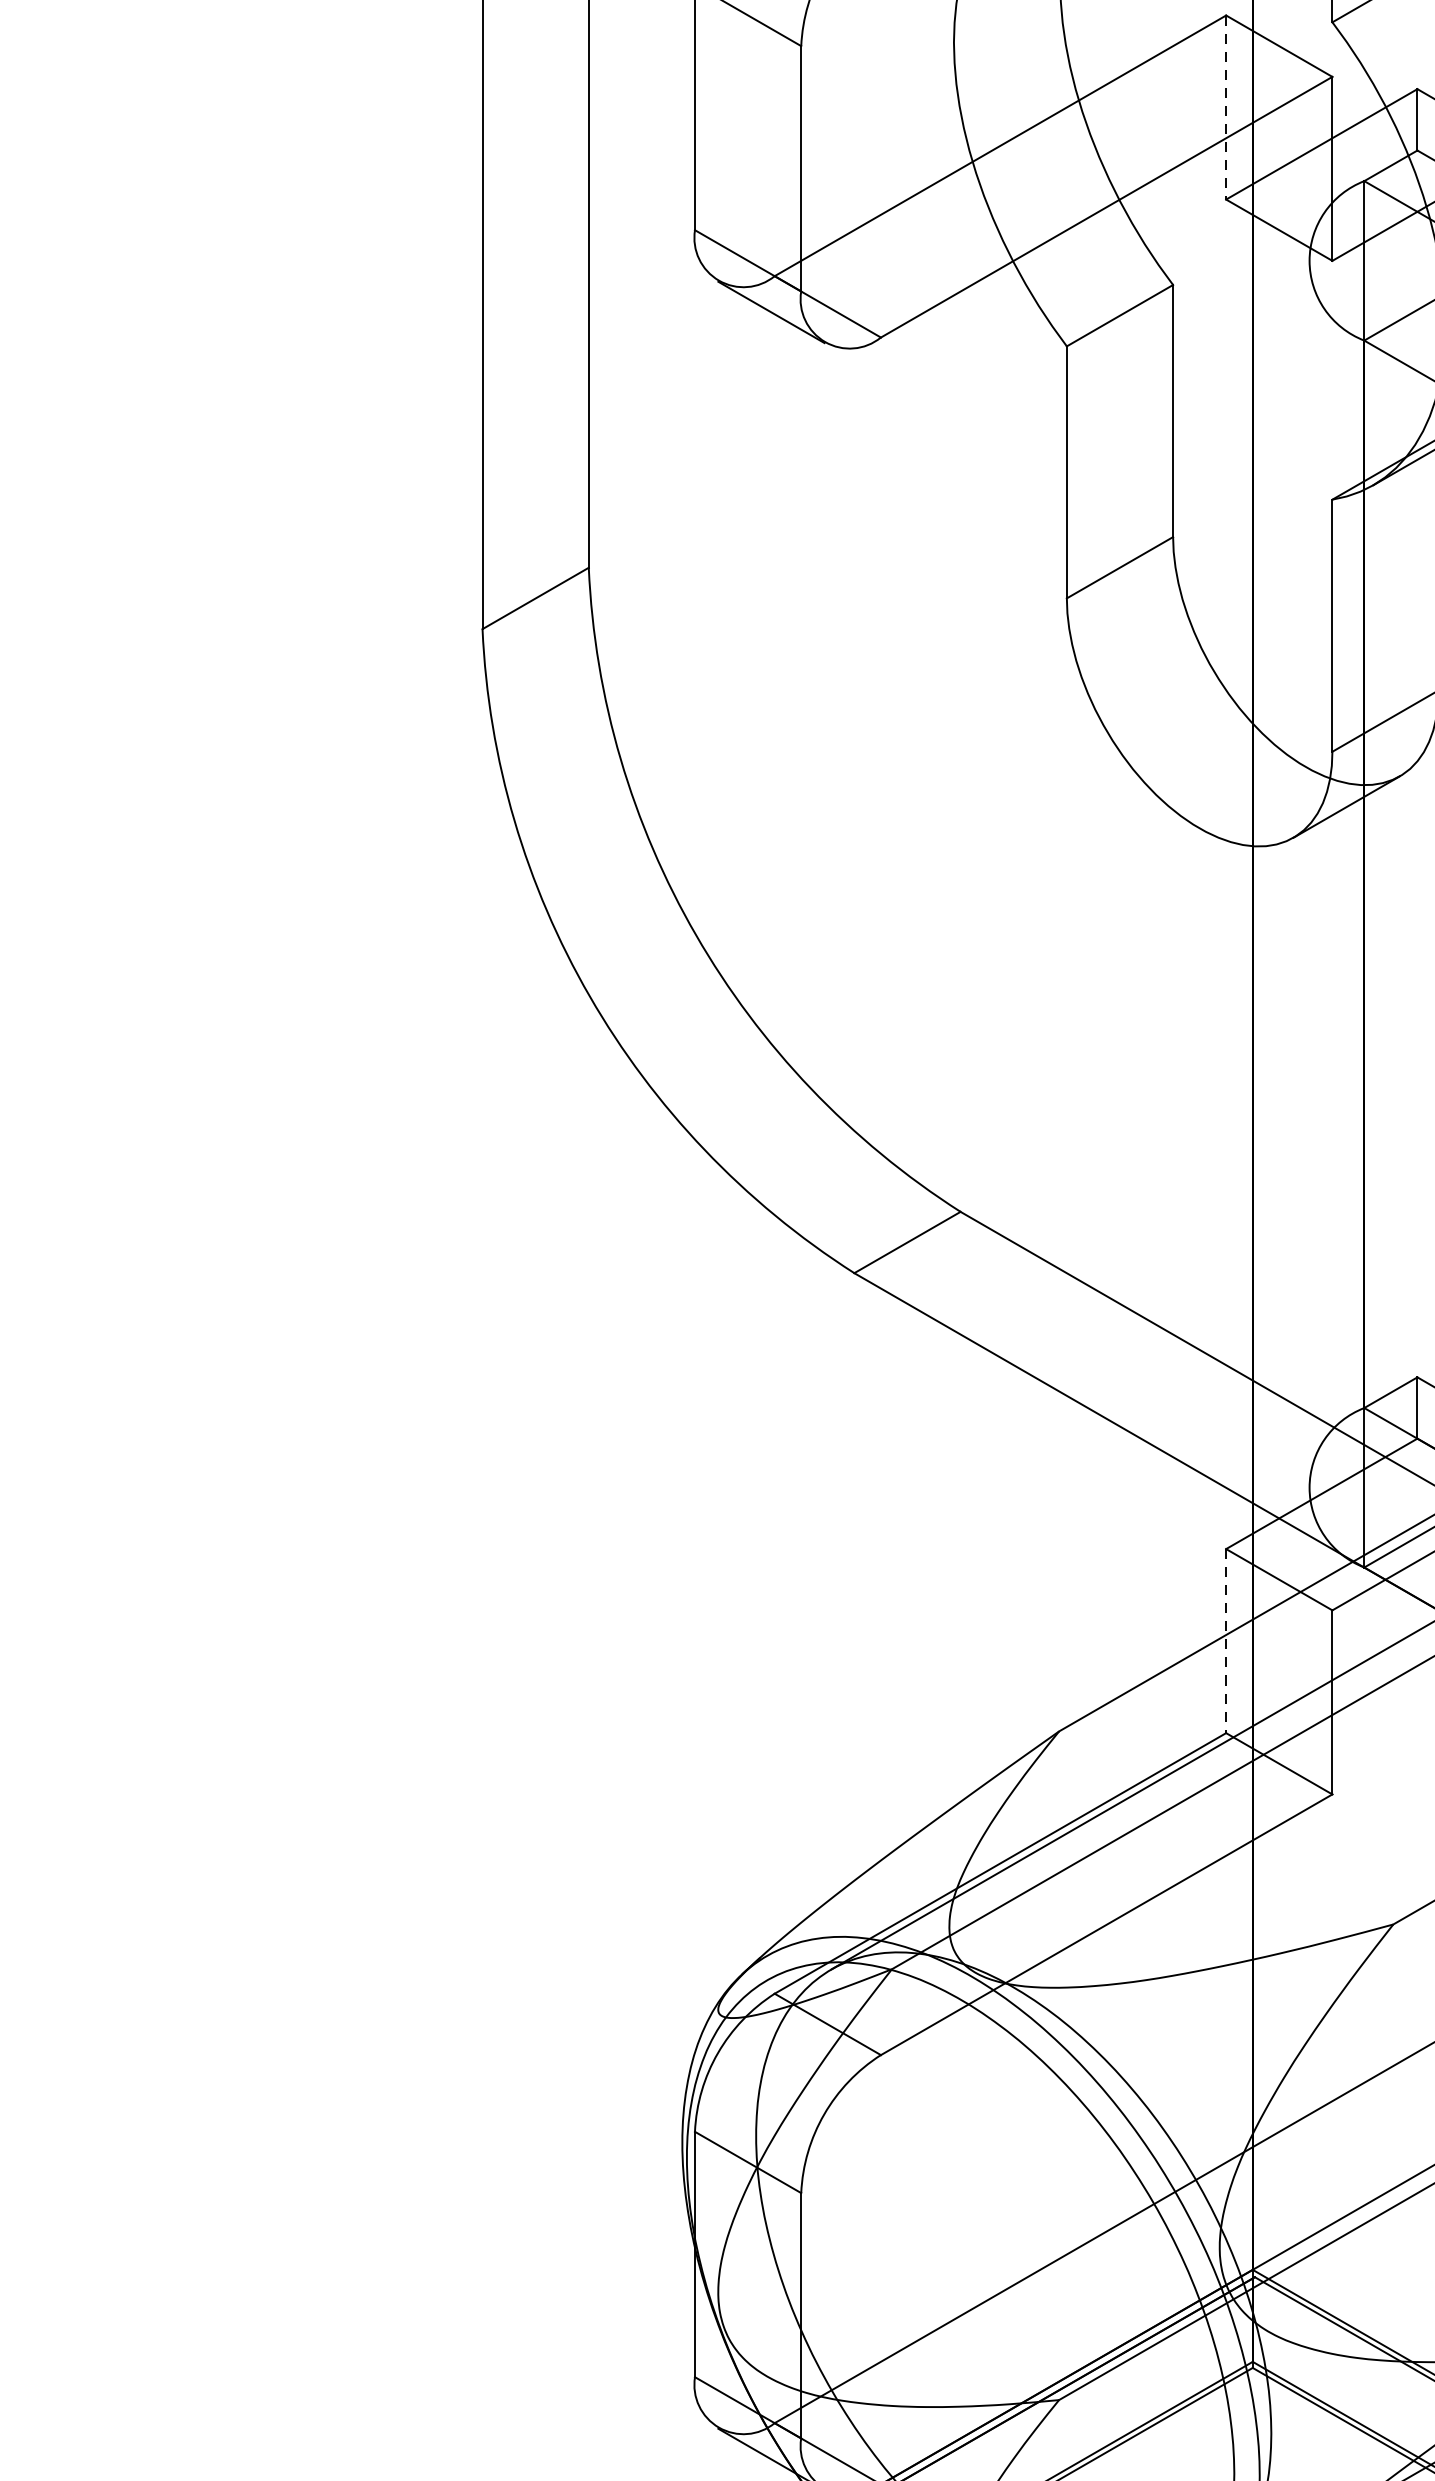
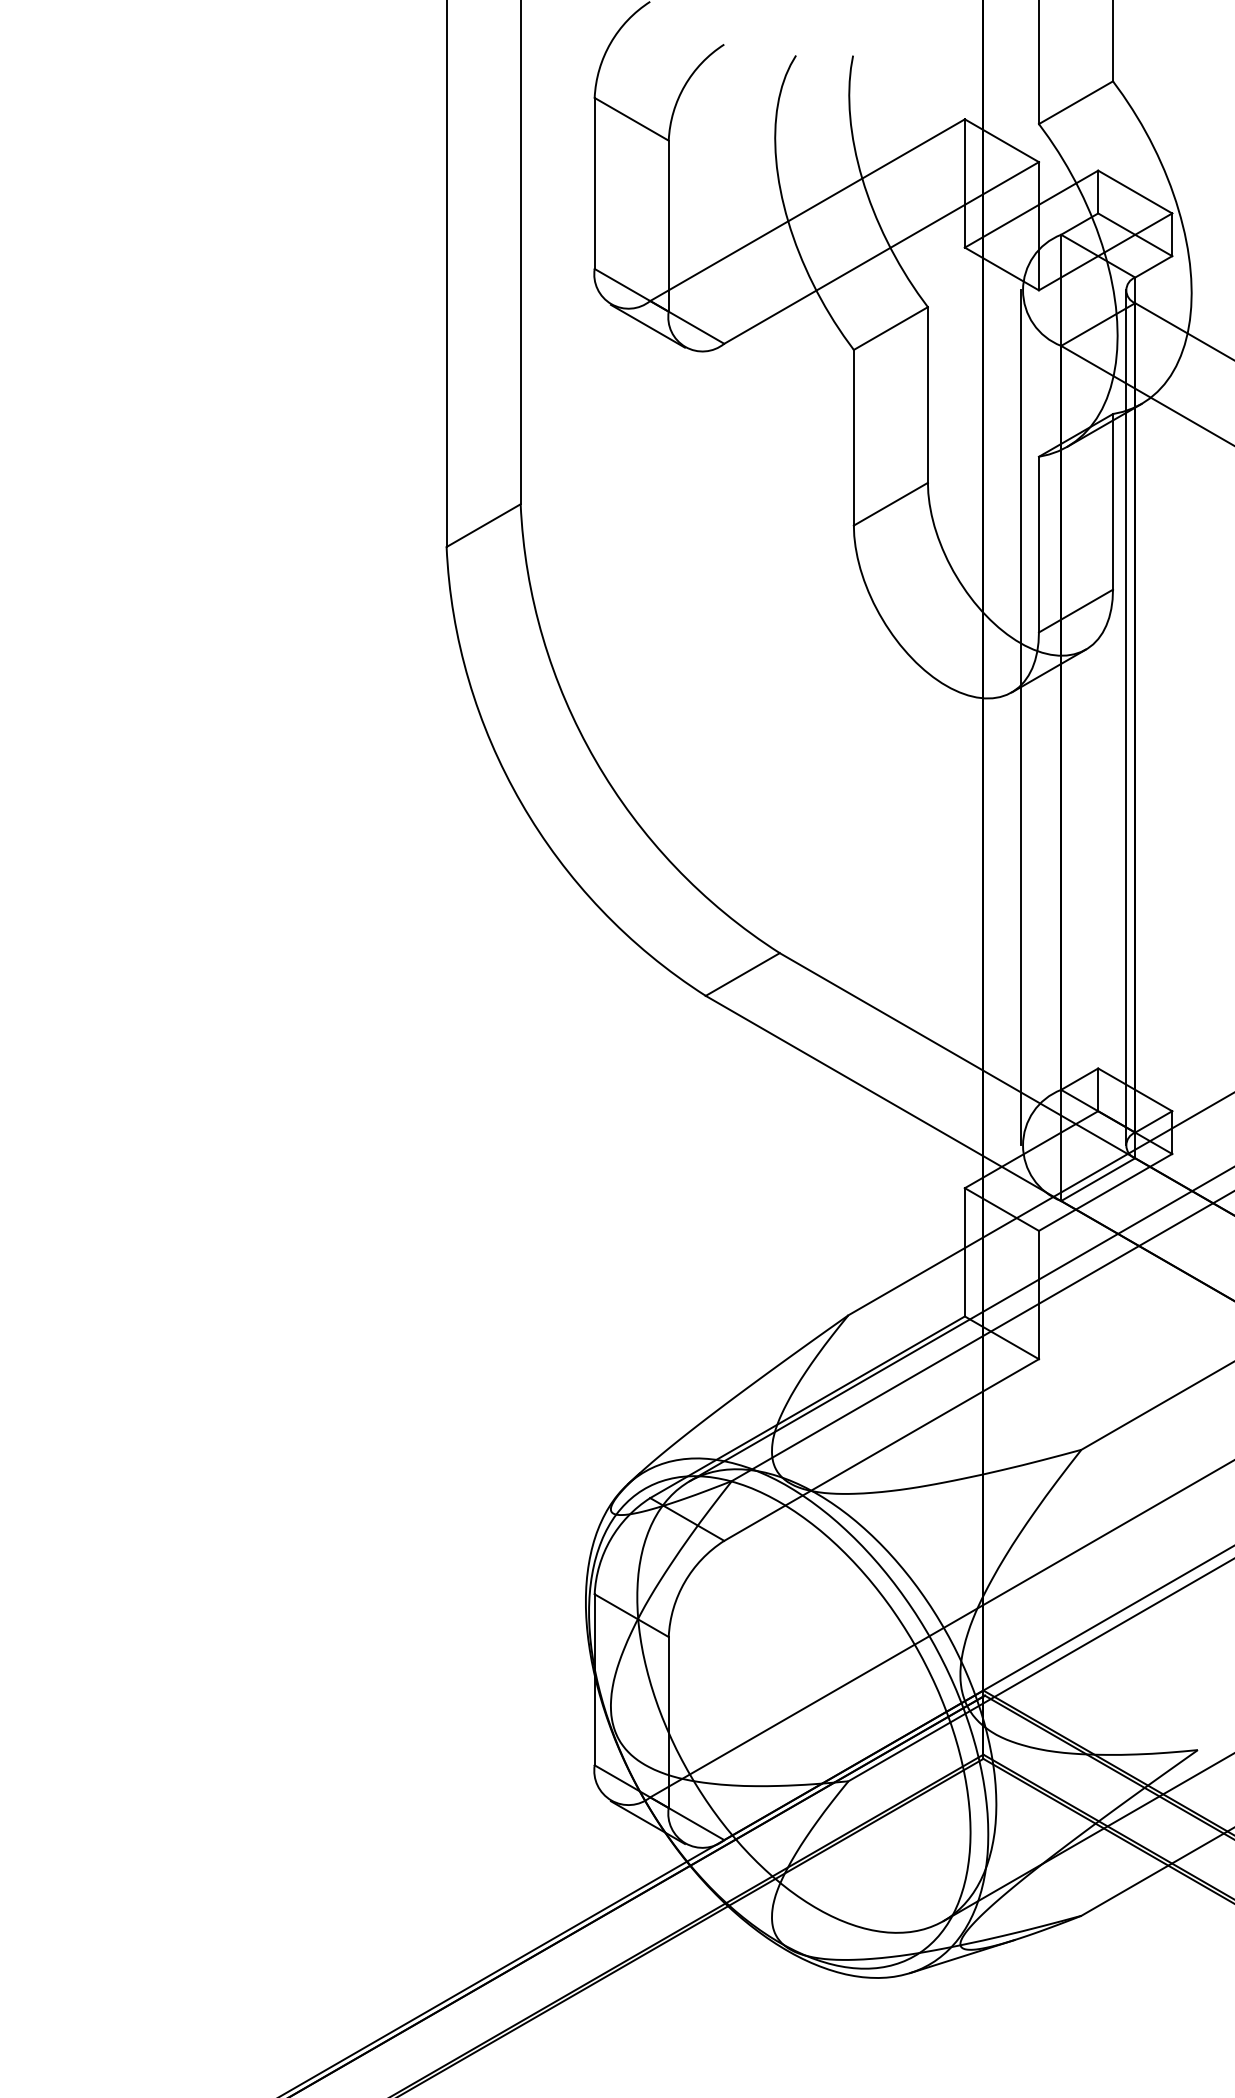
line: (1225, 107) -> (964, 183), dashed -> solid
line: (1307, 873) -> (1021, 717), added
line: (1225, 1641) -> (964, 1252), dashed -> solid

